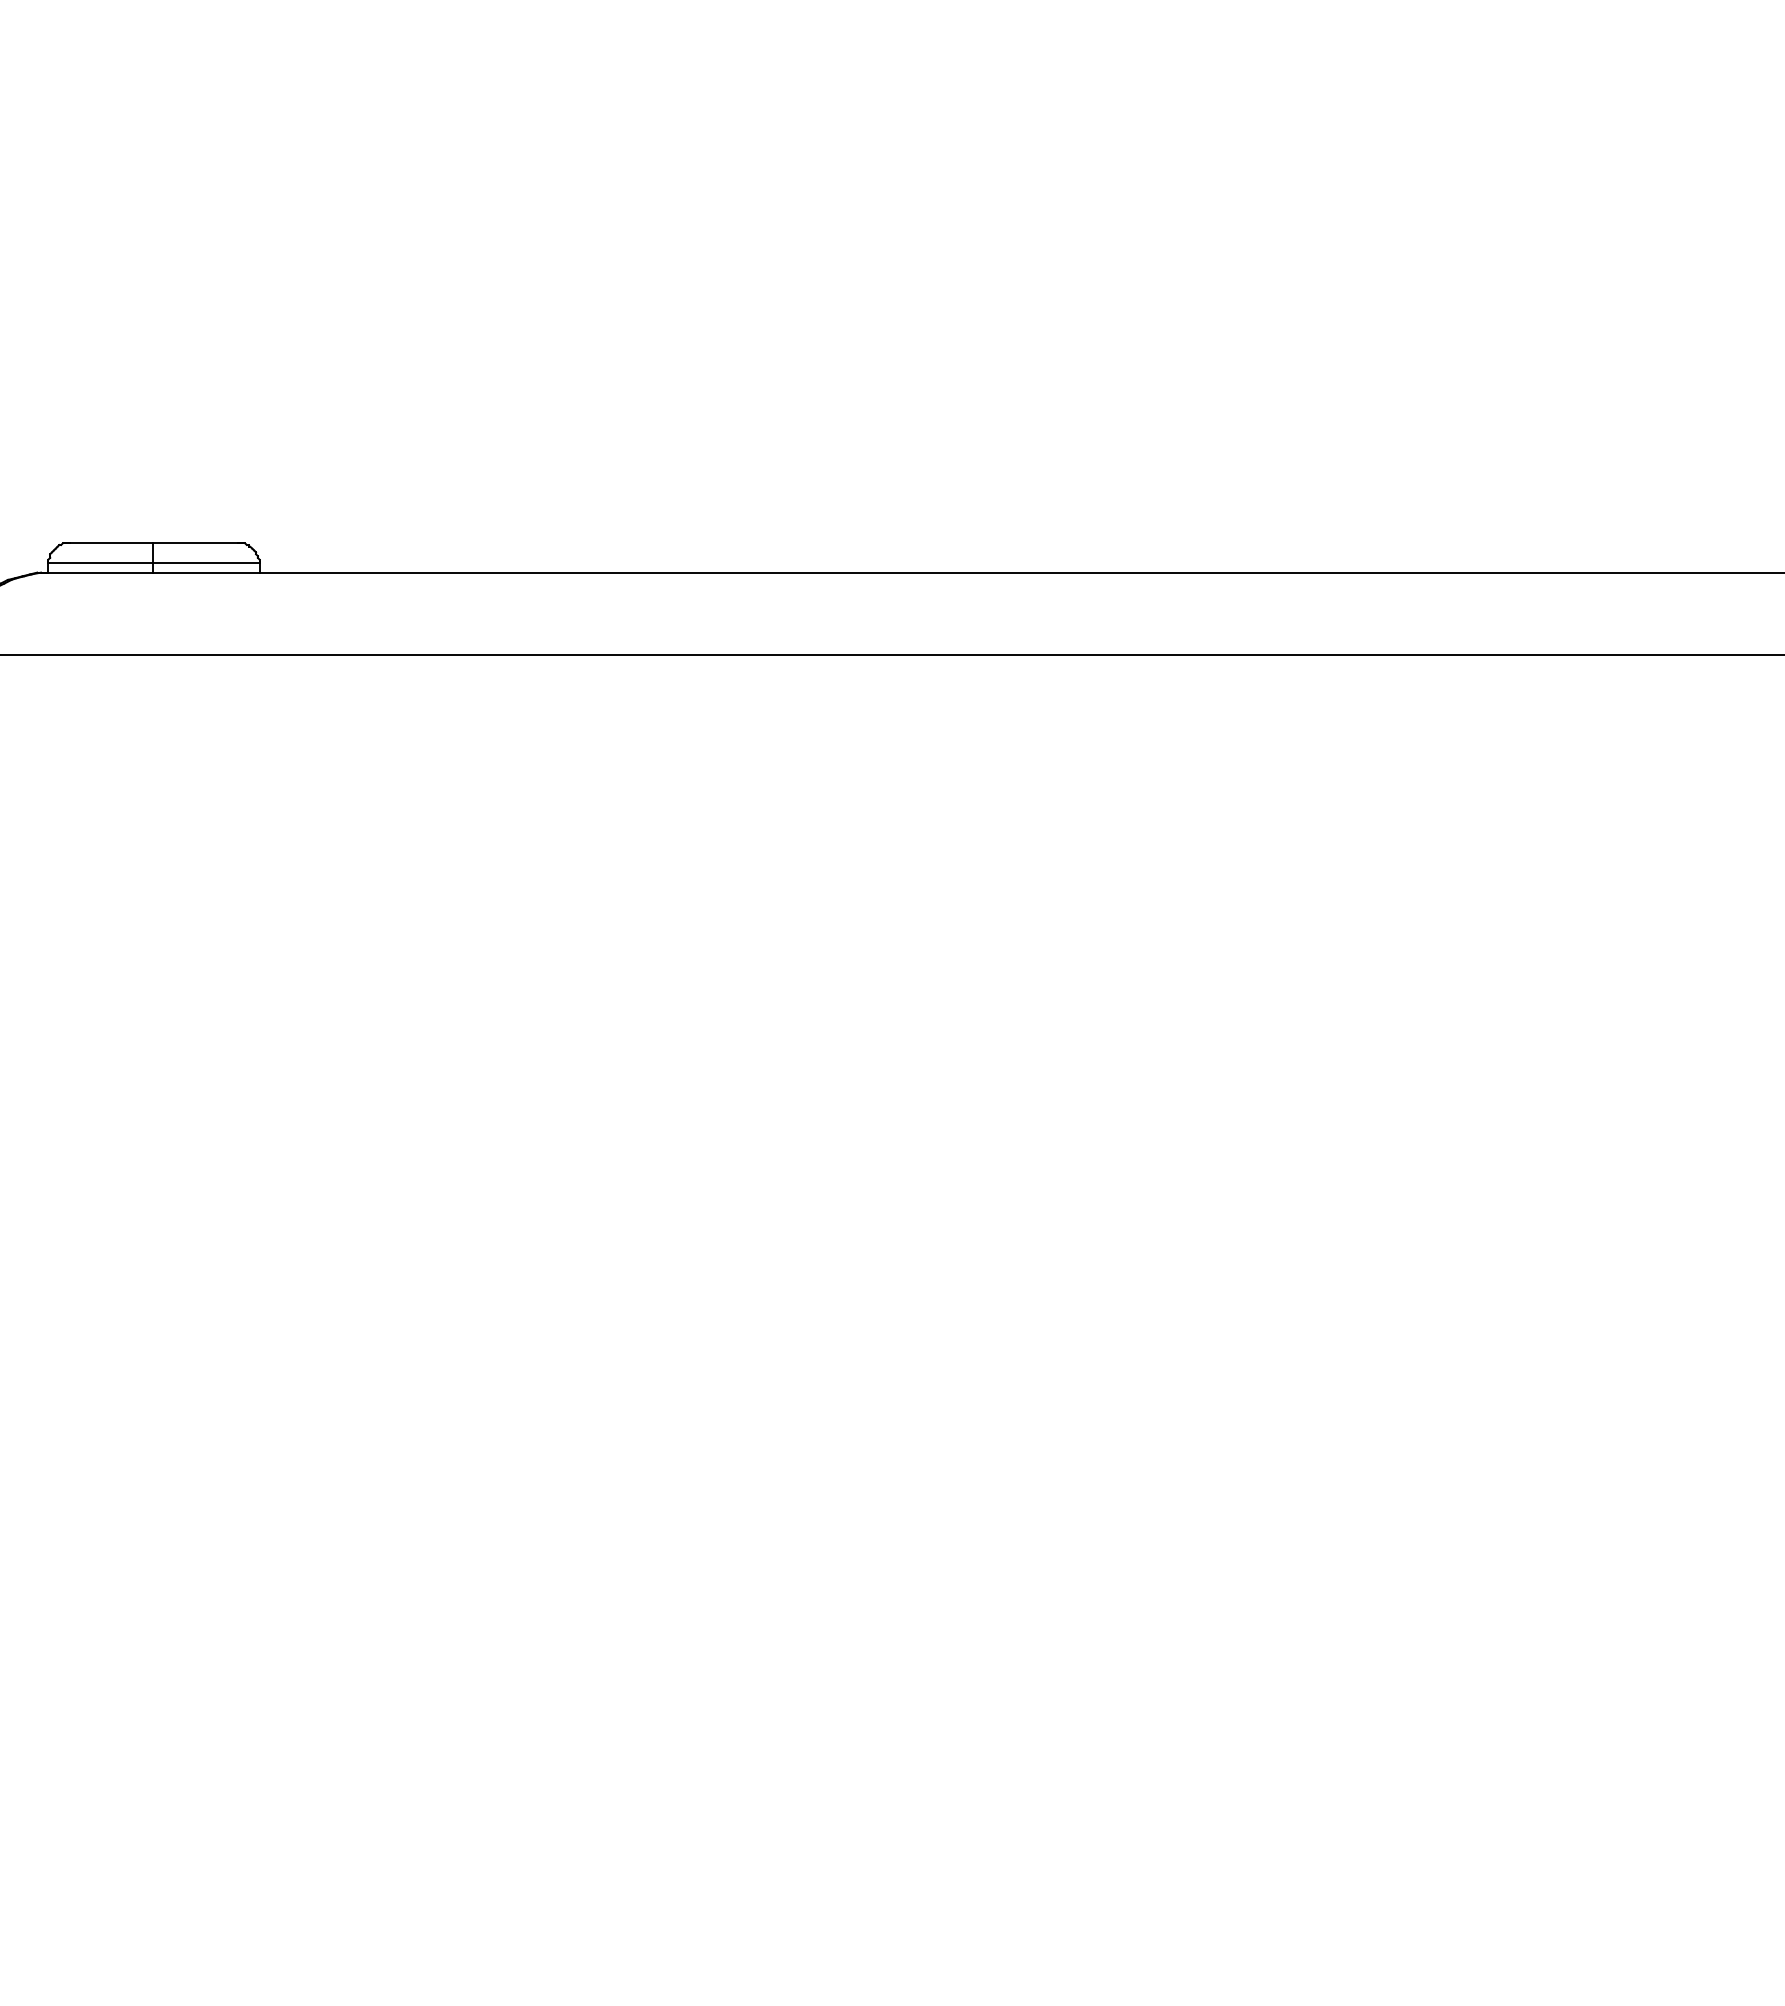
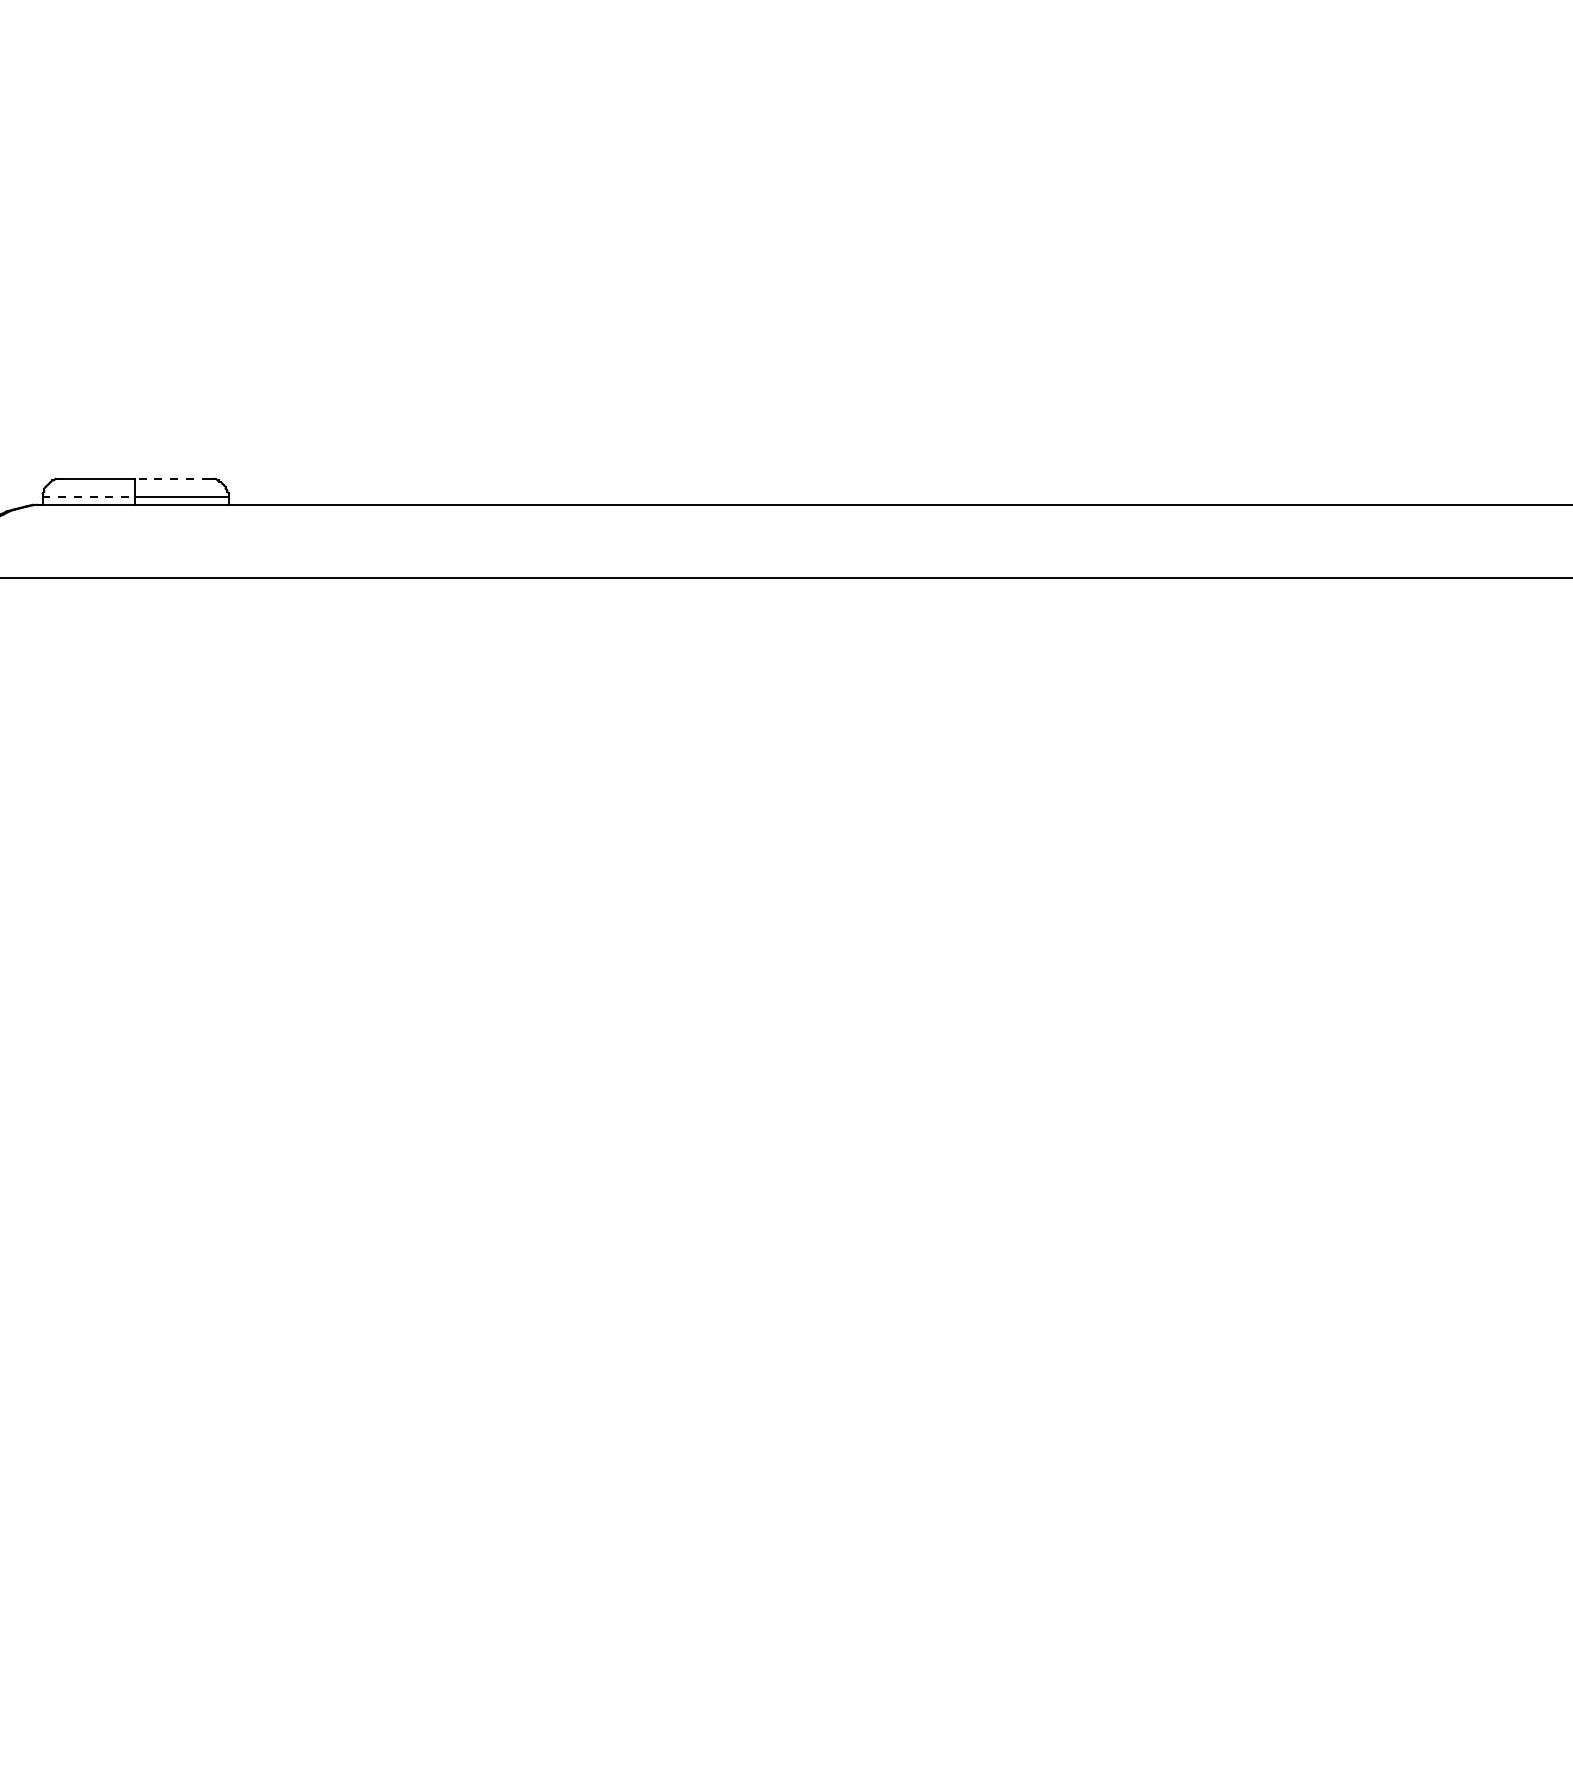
line: (194, 543) -> (171, 479), solid -> dashed
line: (101, 563) -> (89, 496), solid -> dashed

